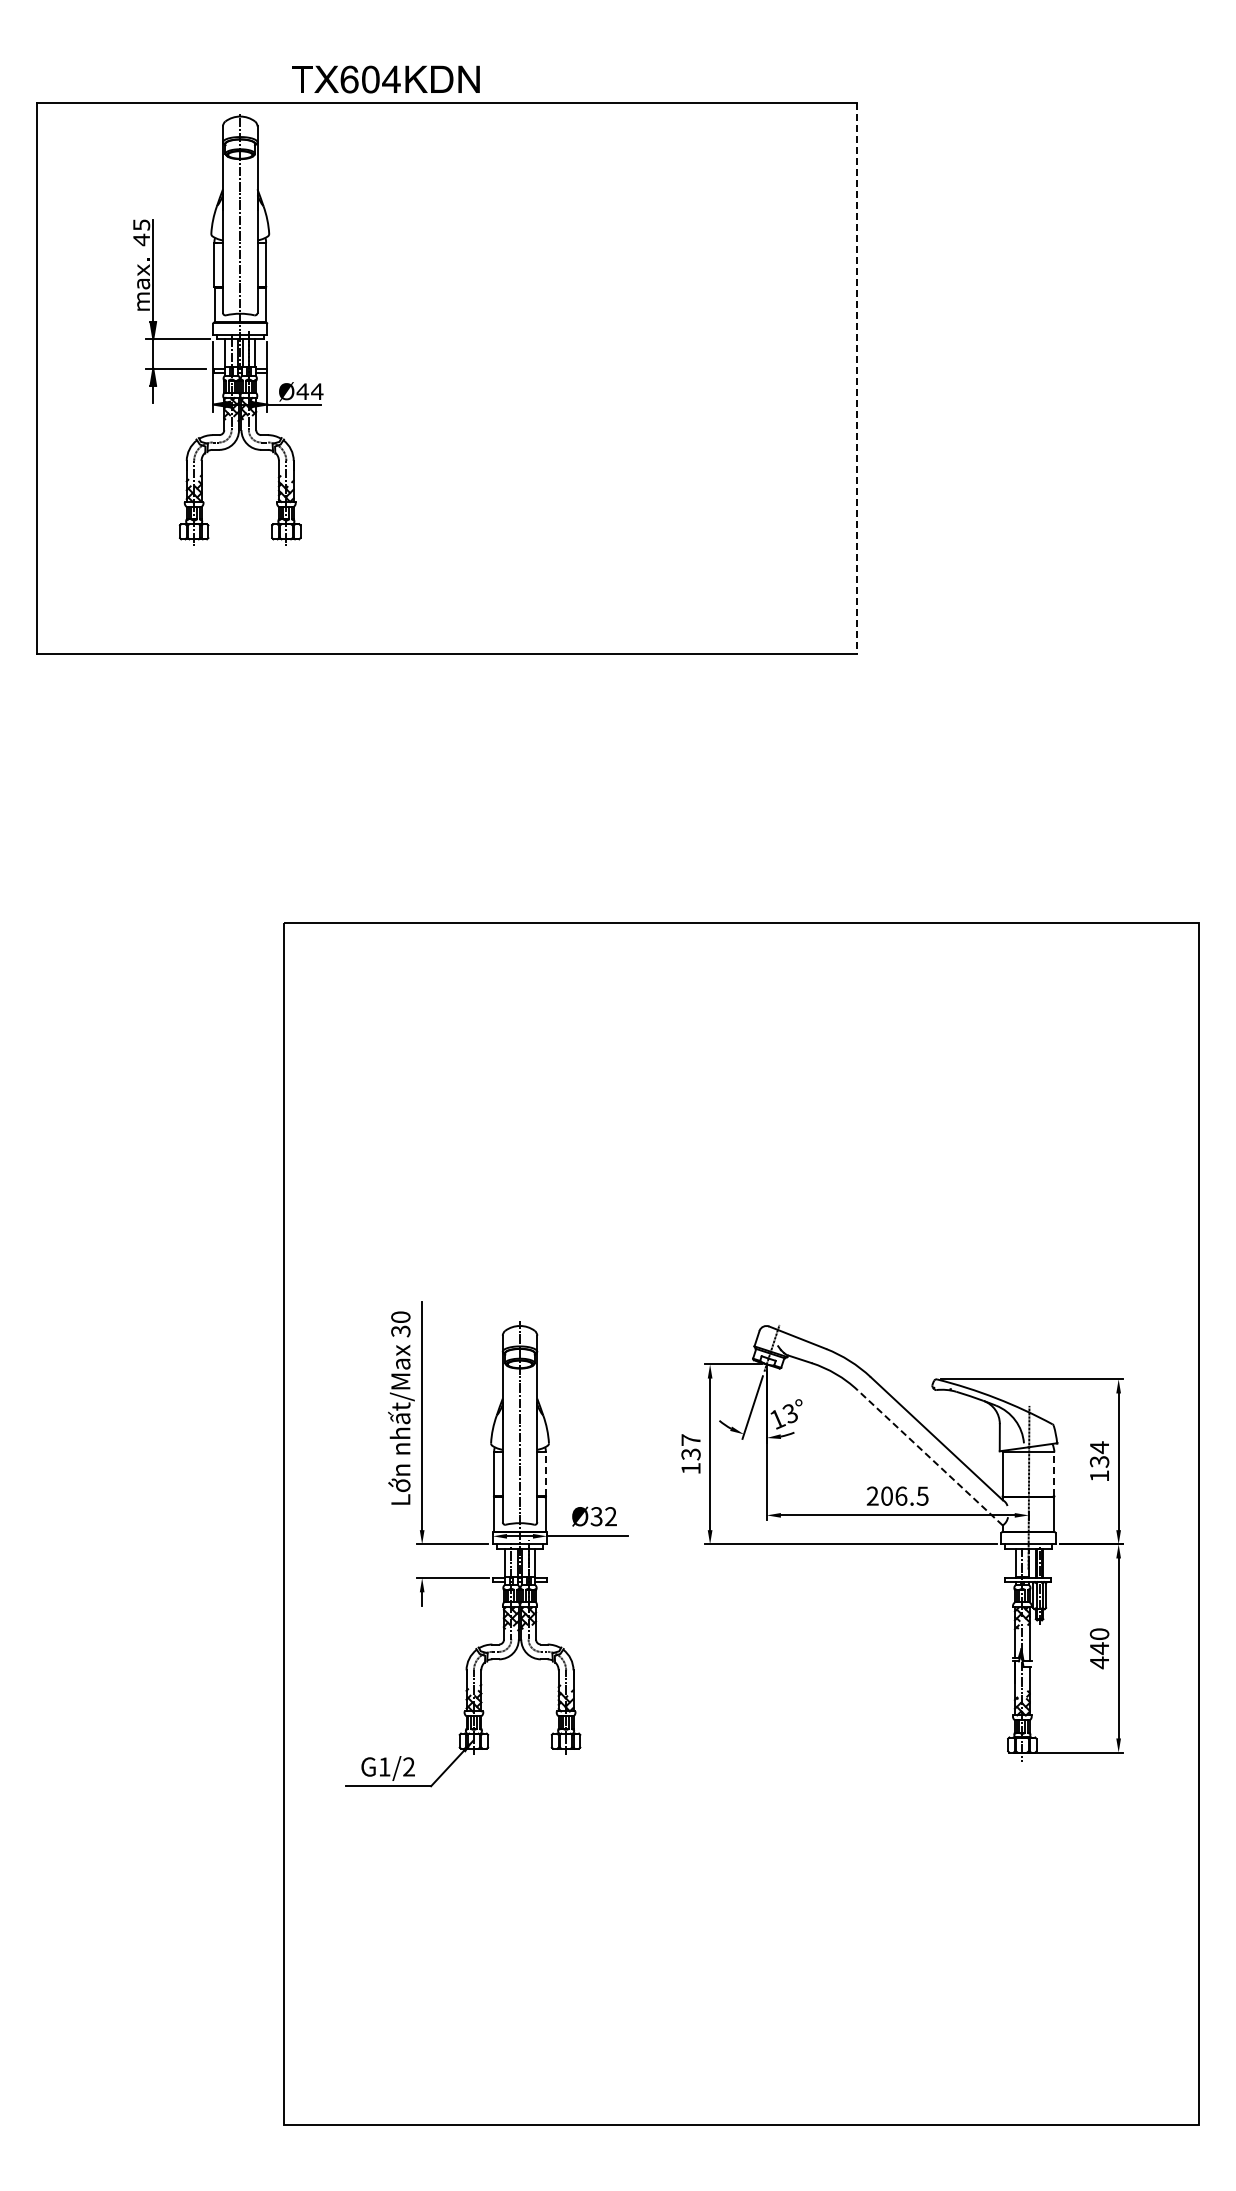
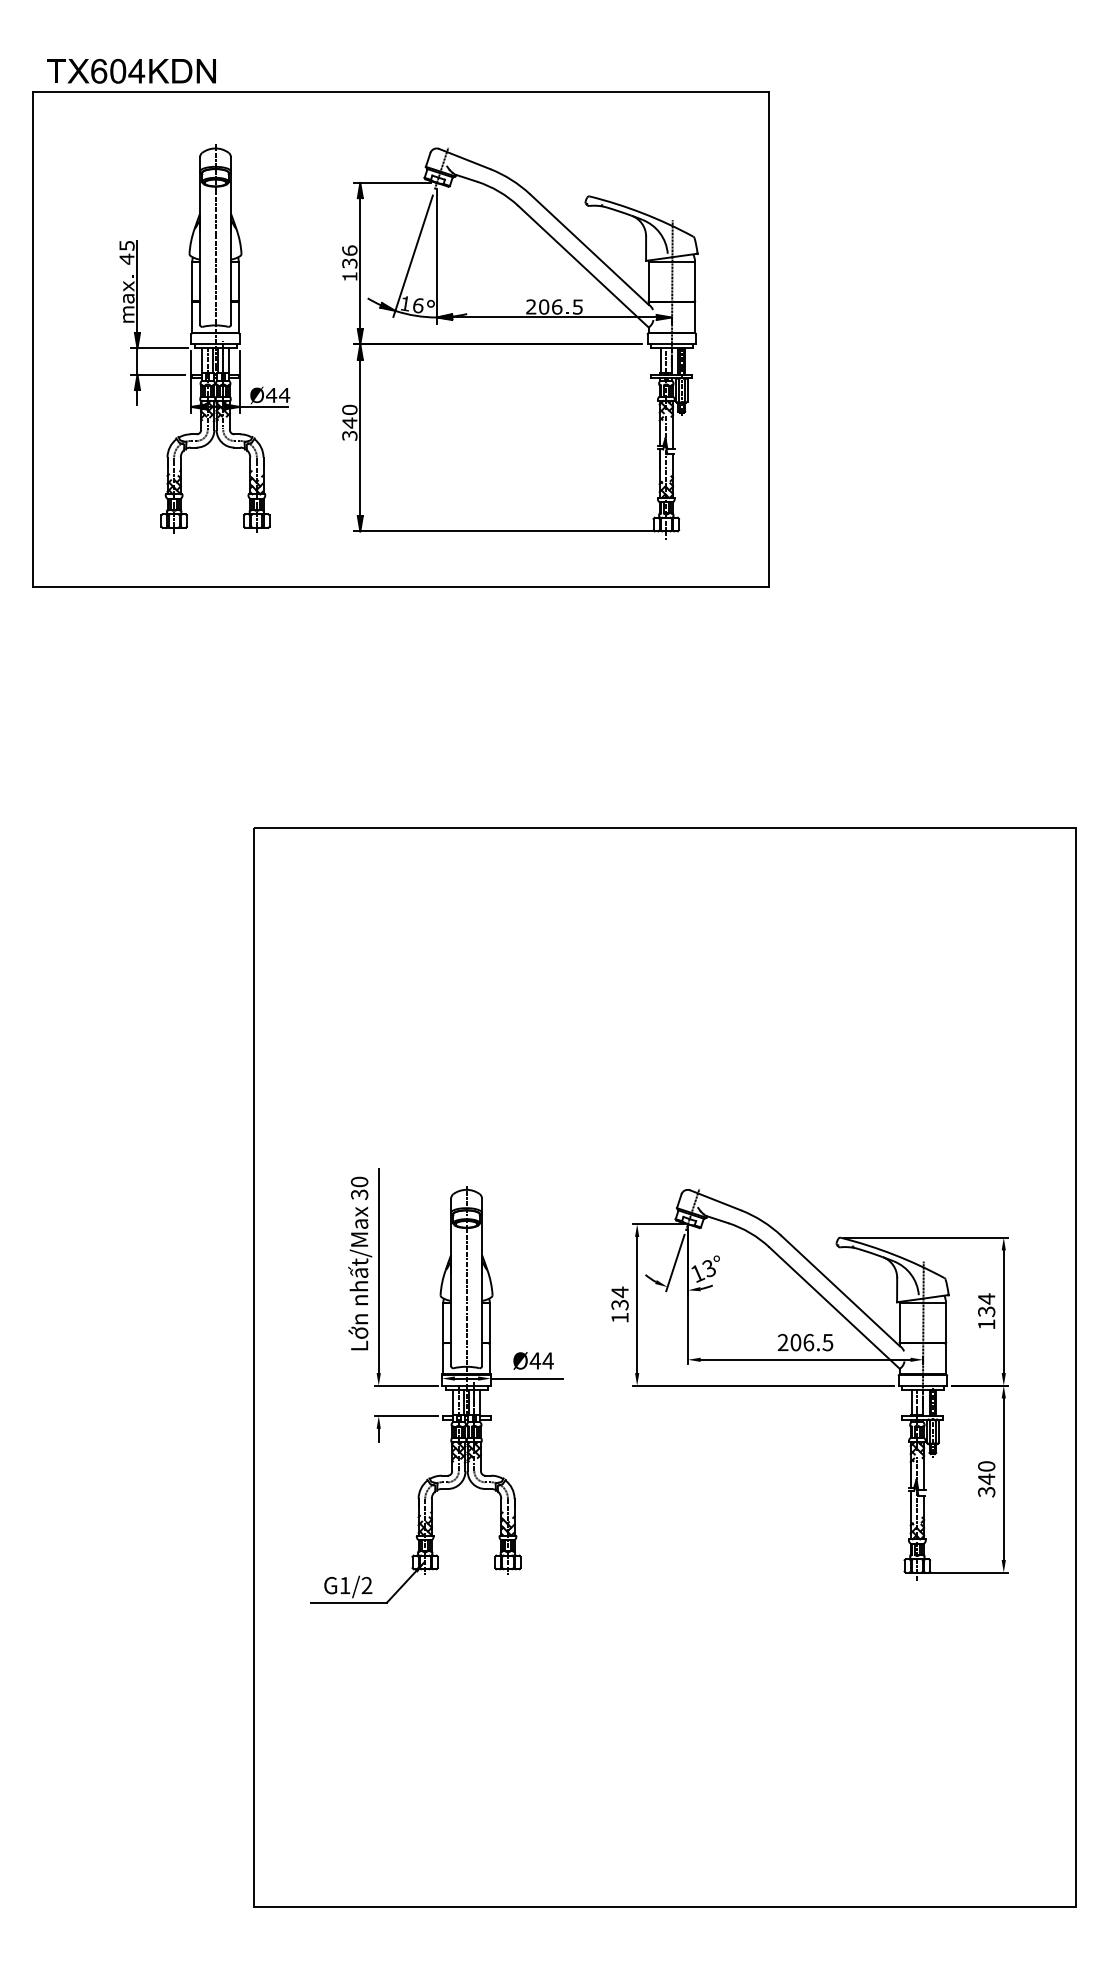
part: (385, 79) -> (131, 71), moved
part: (228, 329) -> (204, 339), moved
line: (857, 378) -> (769, 339), dashed -> solid
part: (579, 382) -> (519, 343), added
text: (690, 1439) -> (619, 1291), 137 -> 134
line: (929, 1457) -> (834, 1307), dashed -> solid
line: (545, 1474) -> (489, 1323), dashed -> solid
line: (1054, 1474) -> (946, 1323), dashed -> solid
text: (603, 1516) -> (541, 1360), Ø32 -> Ø44
text: (1099, 1662) -> (986, 1491), 440 -> 340

